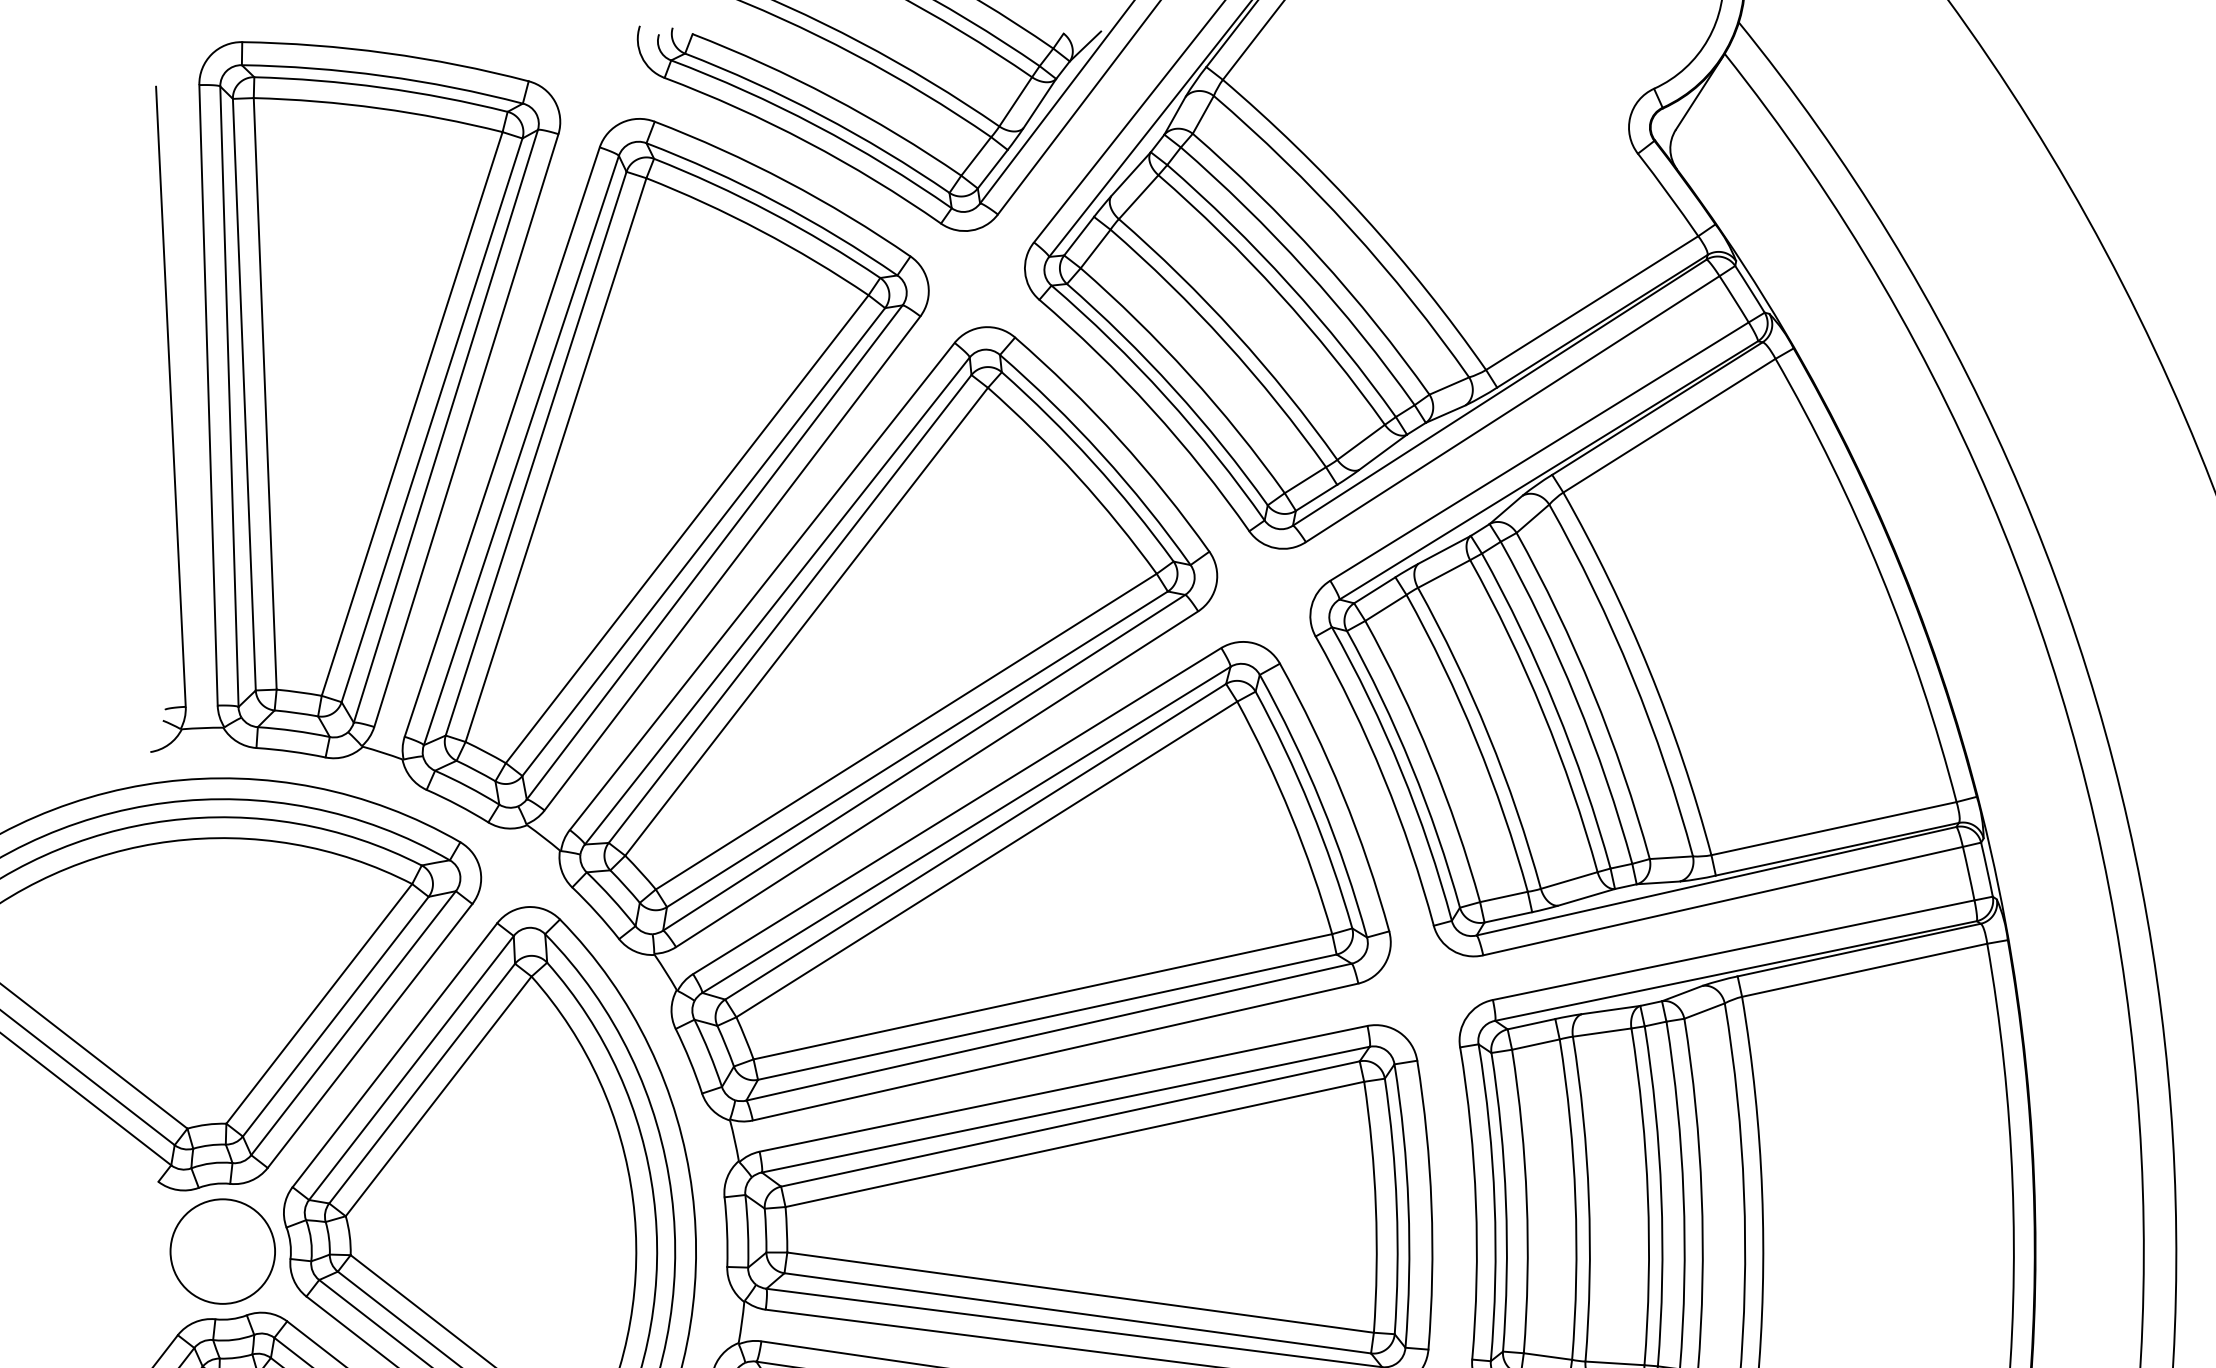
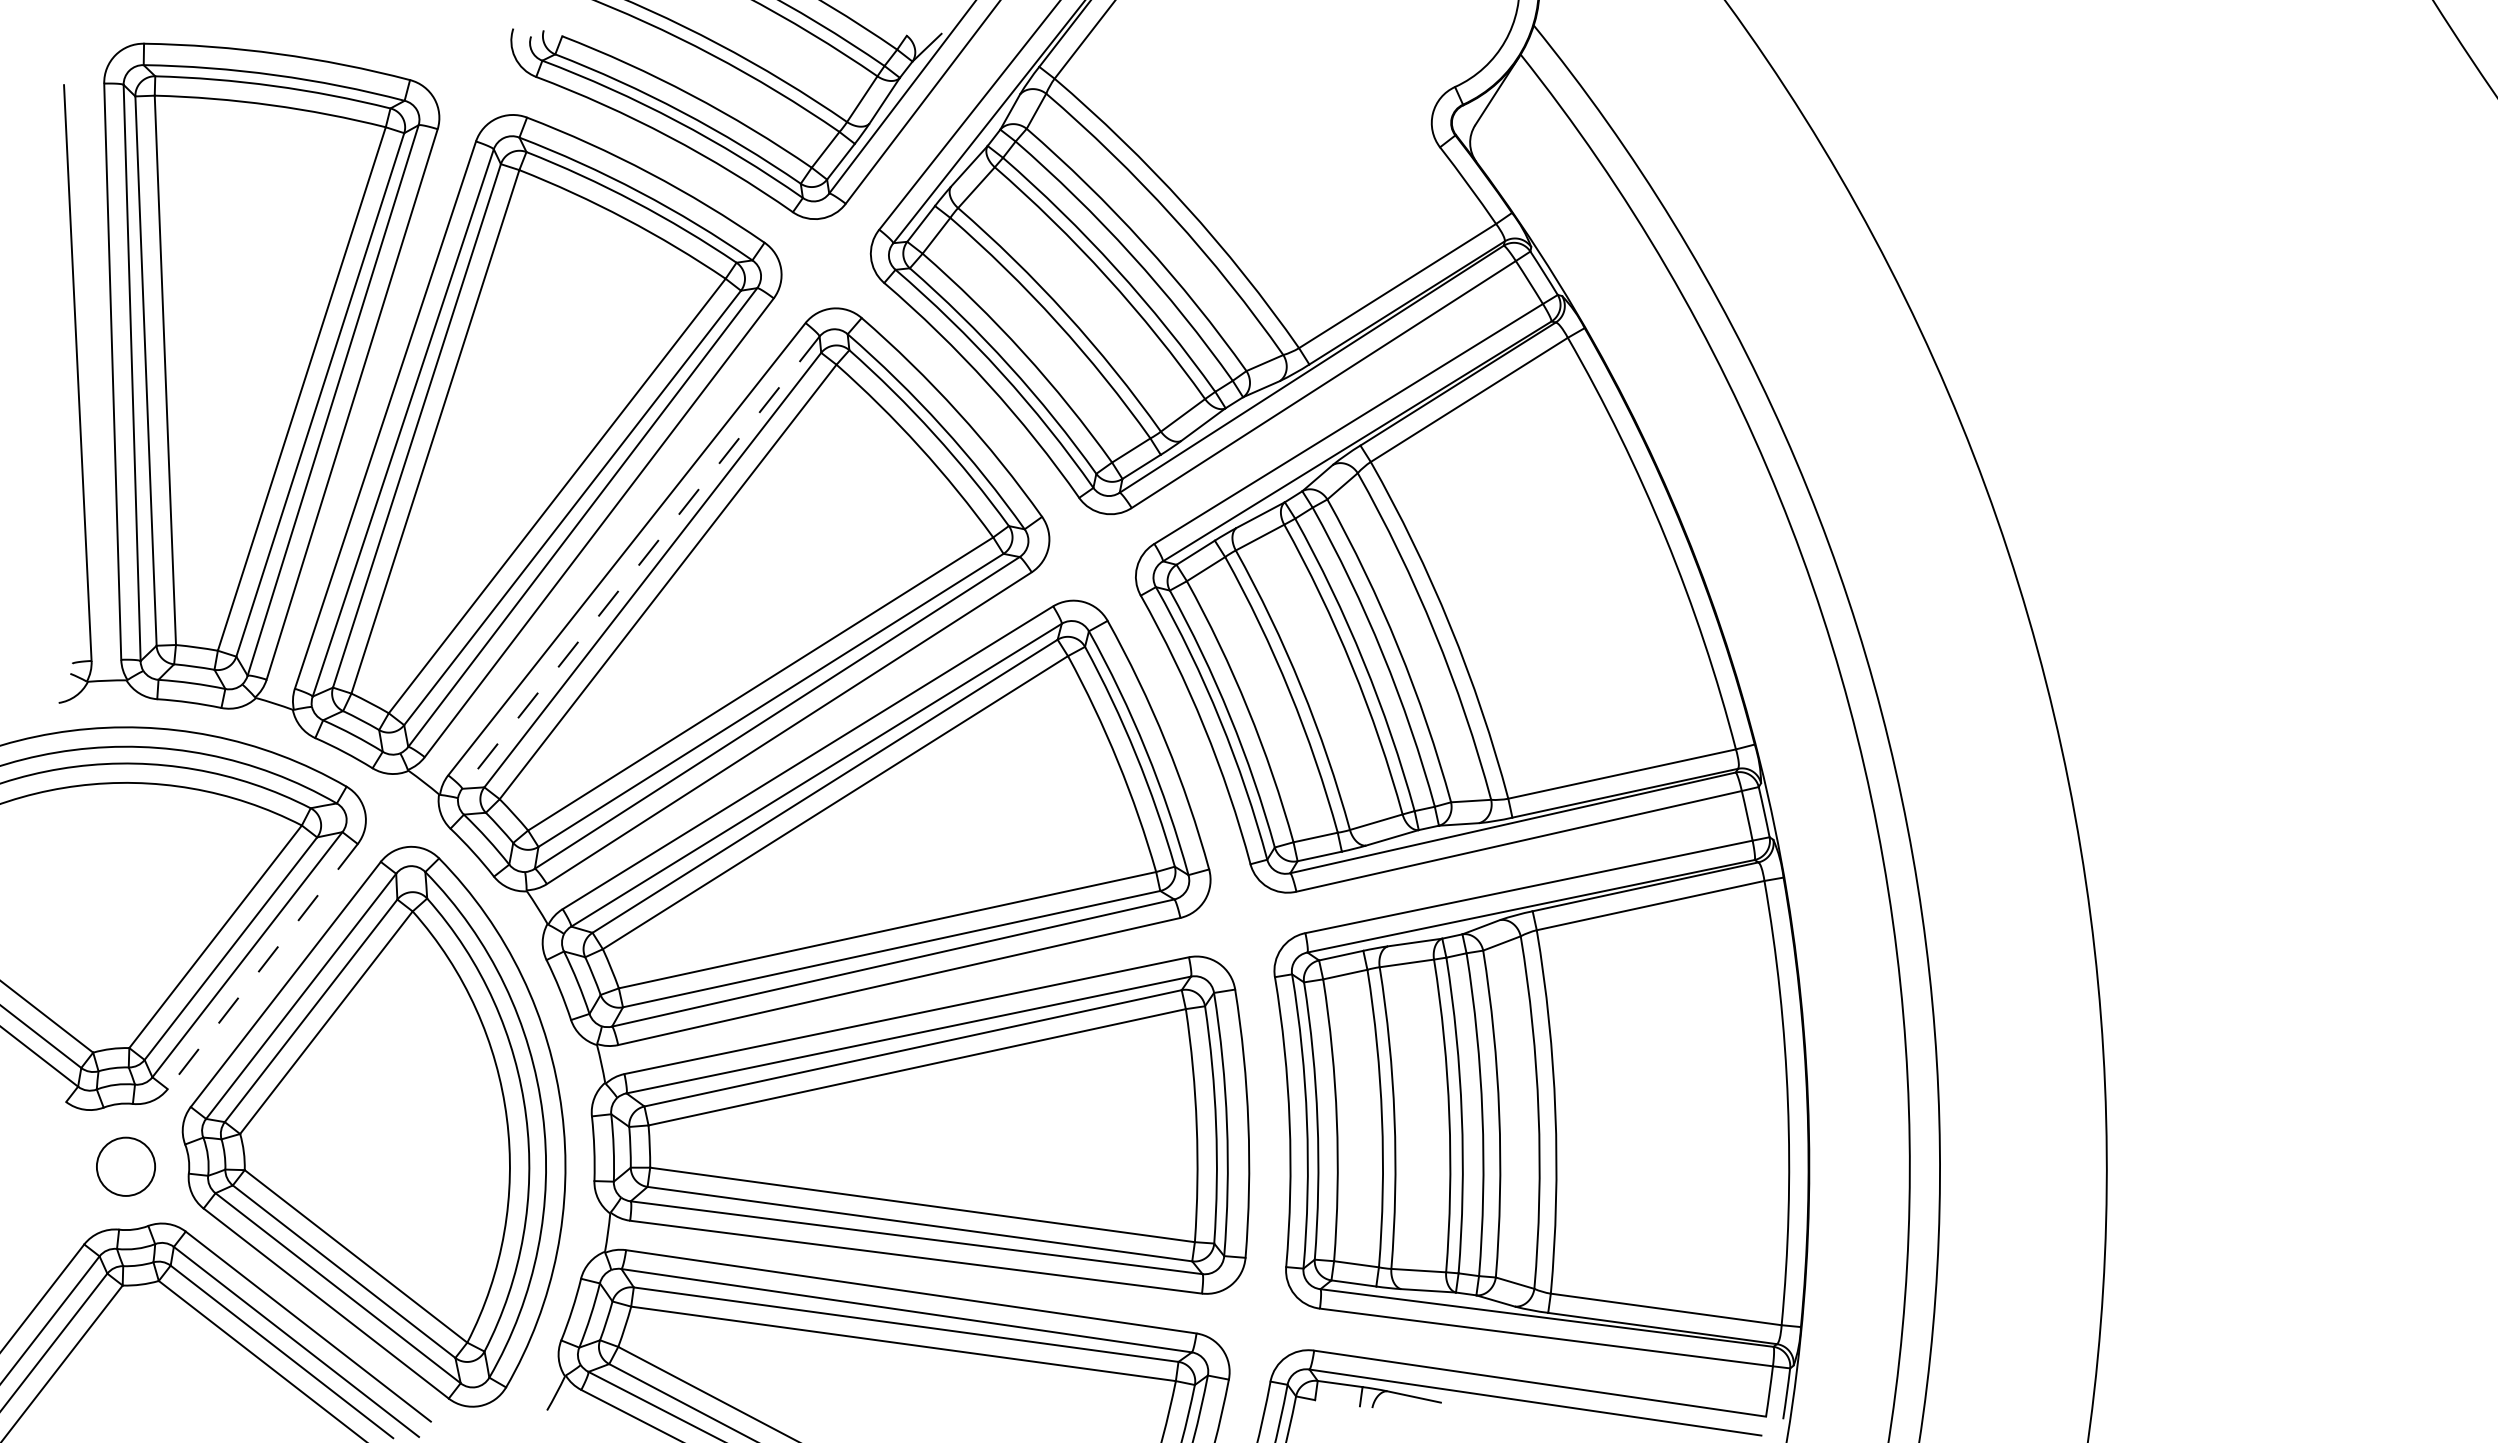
line: (776, 601) -> (640, 563), solid -> dashed
line: (369, 1035) -> (262, 966), solid -> dashed
circle: (222, 1251) -> (125, 1166), size x0.6

